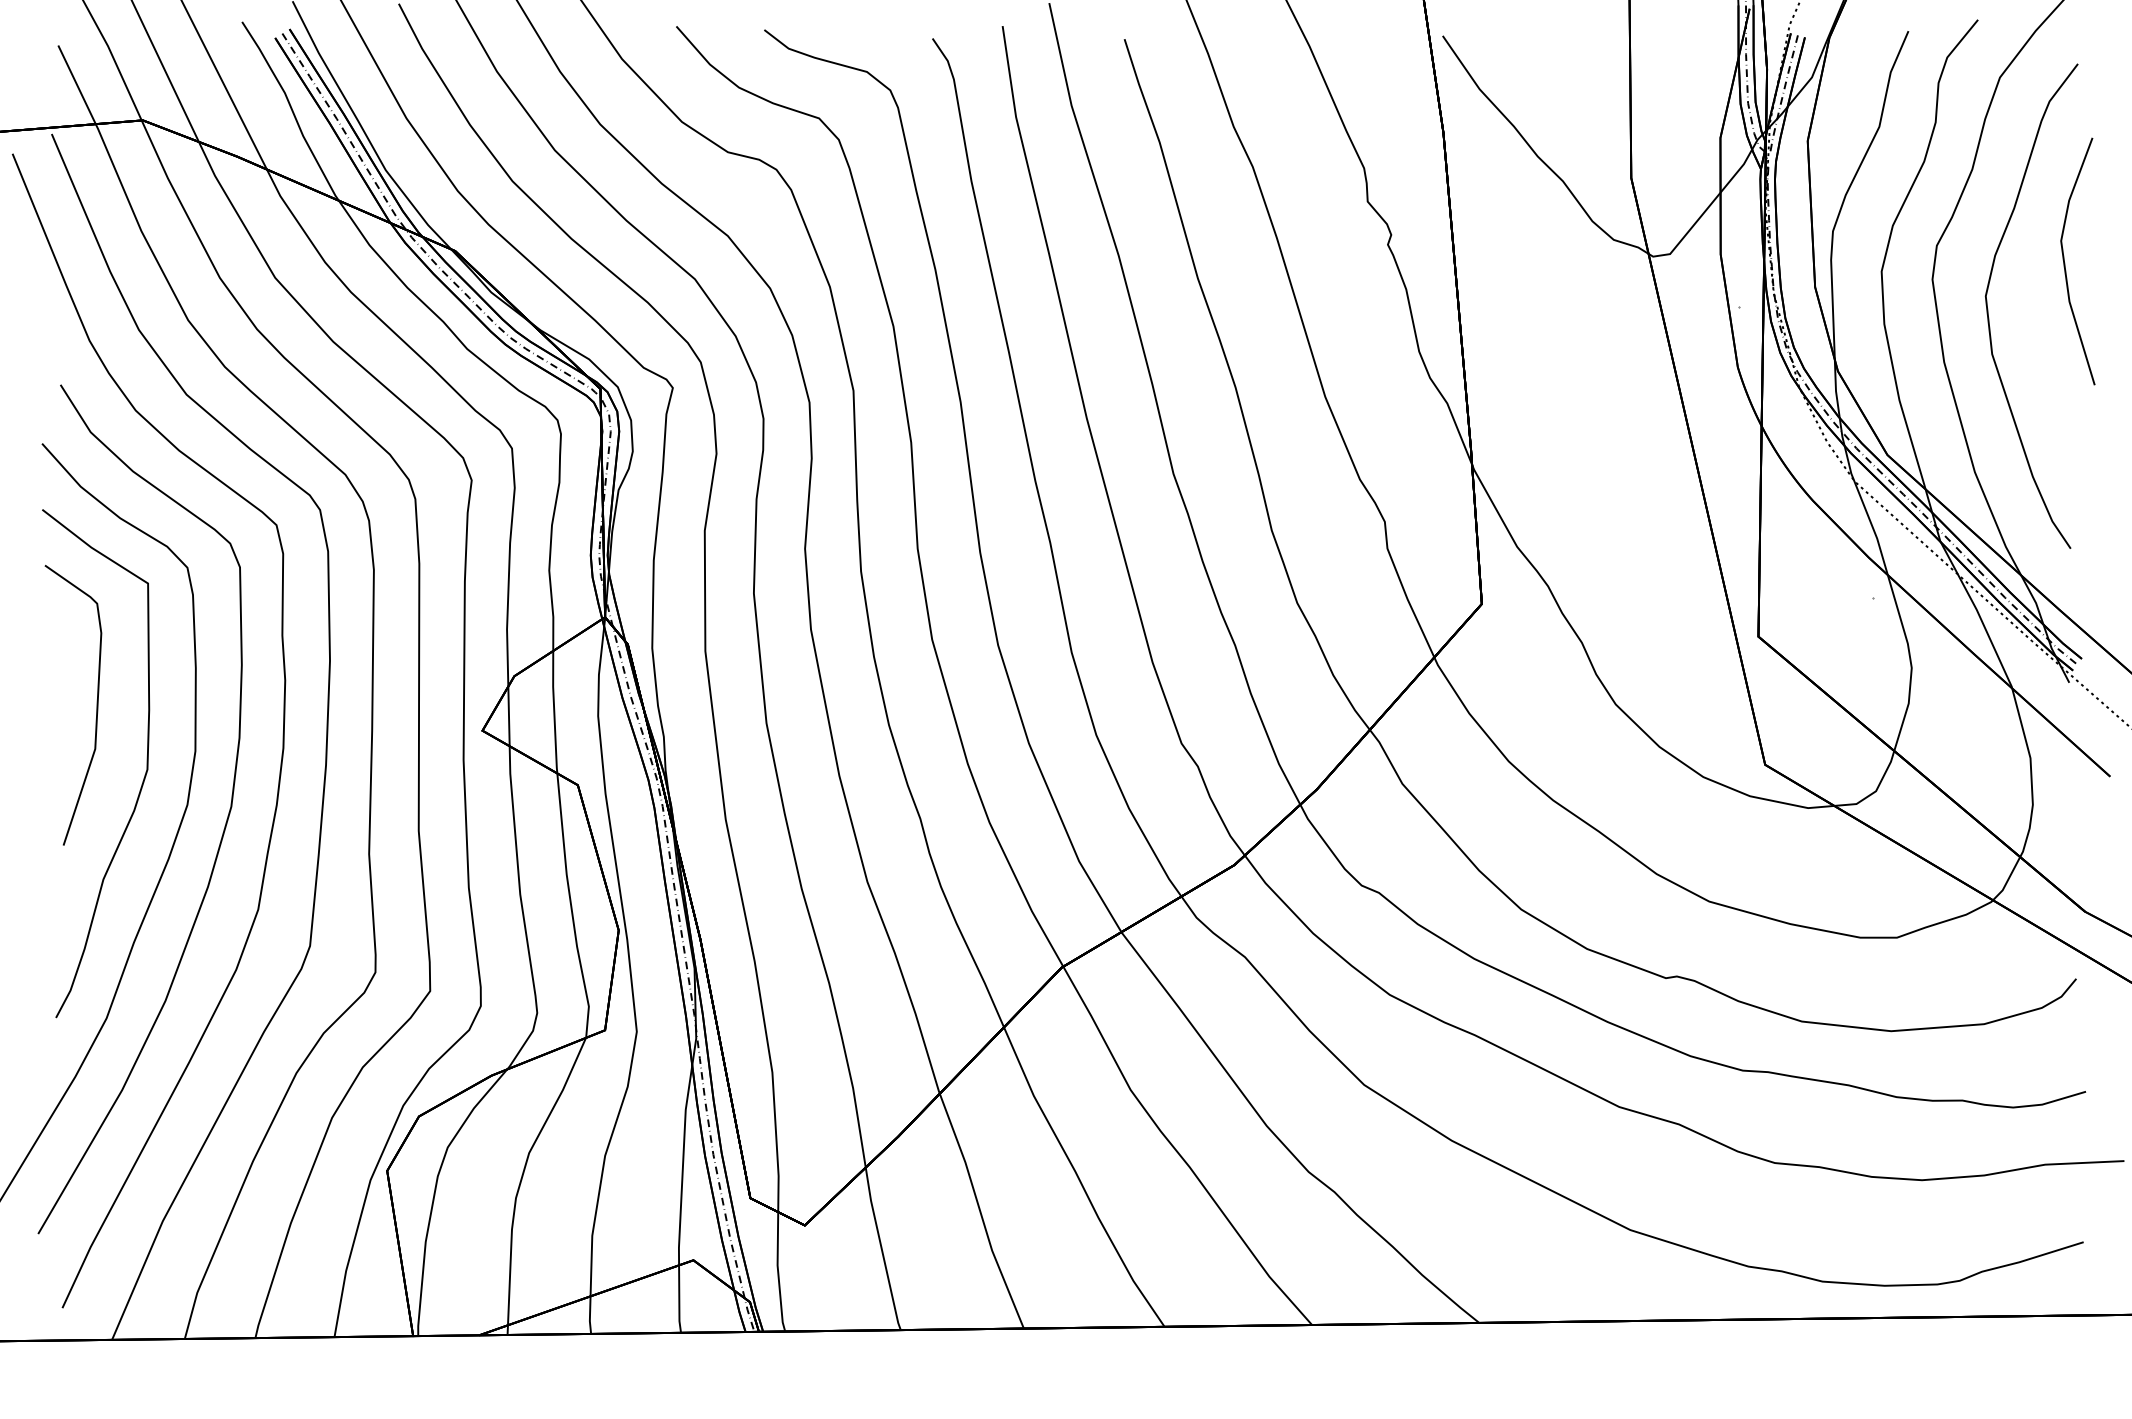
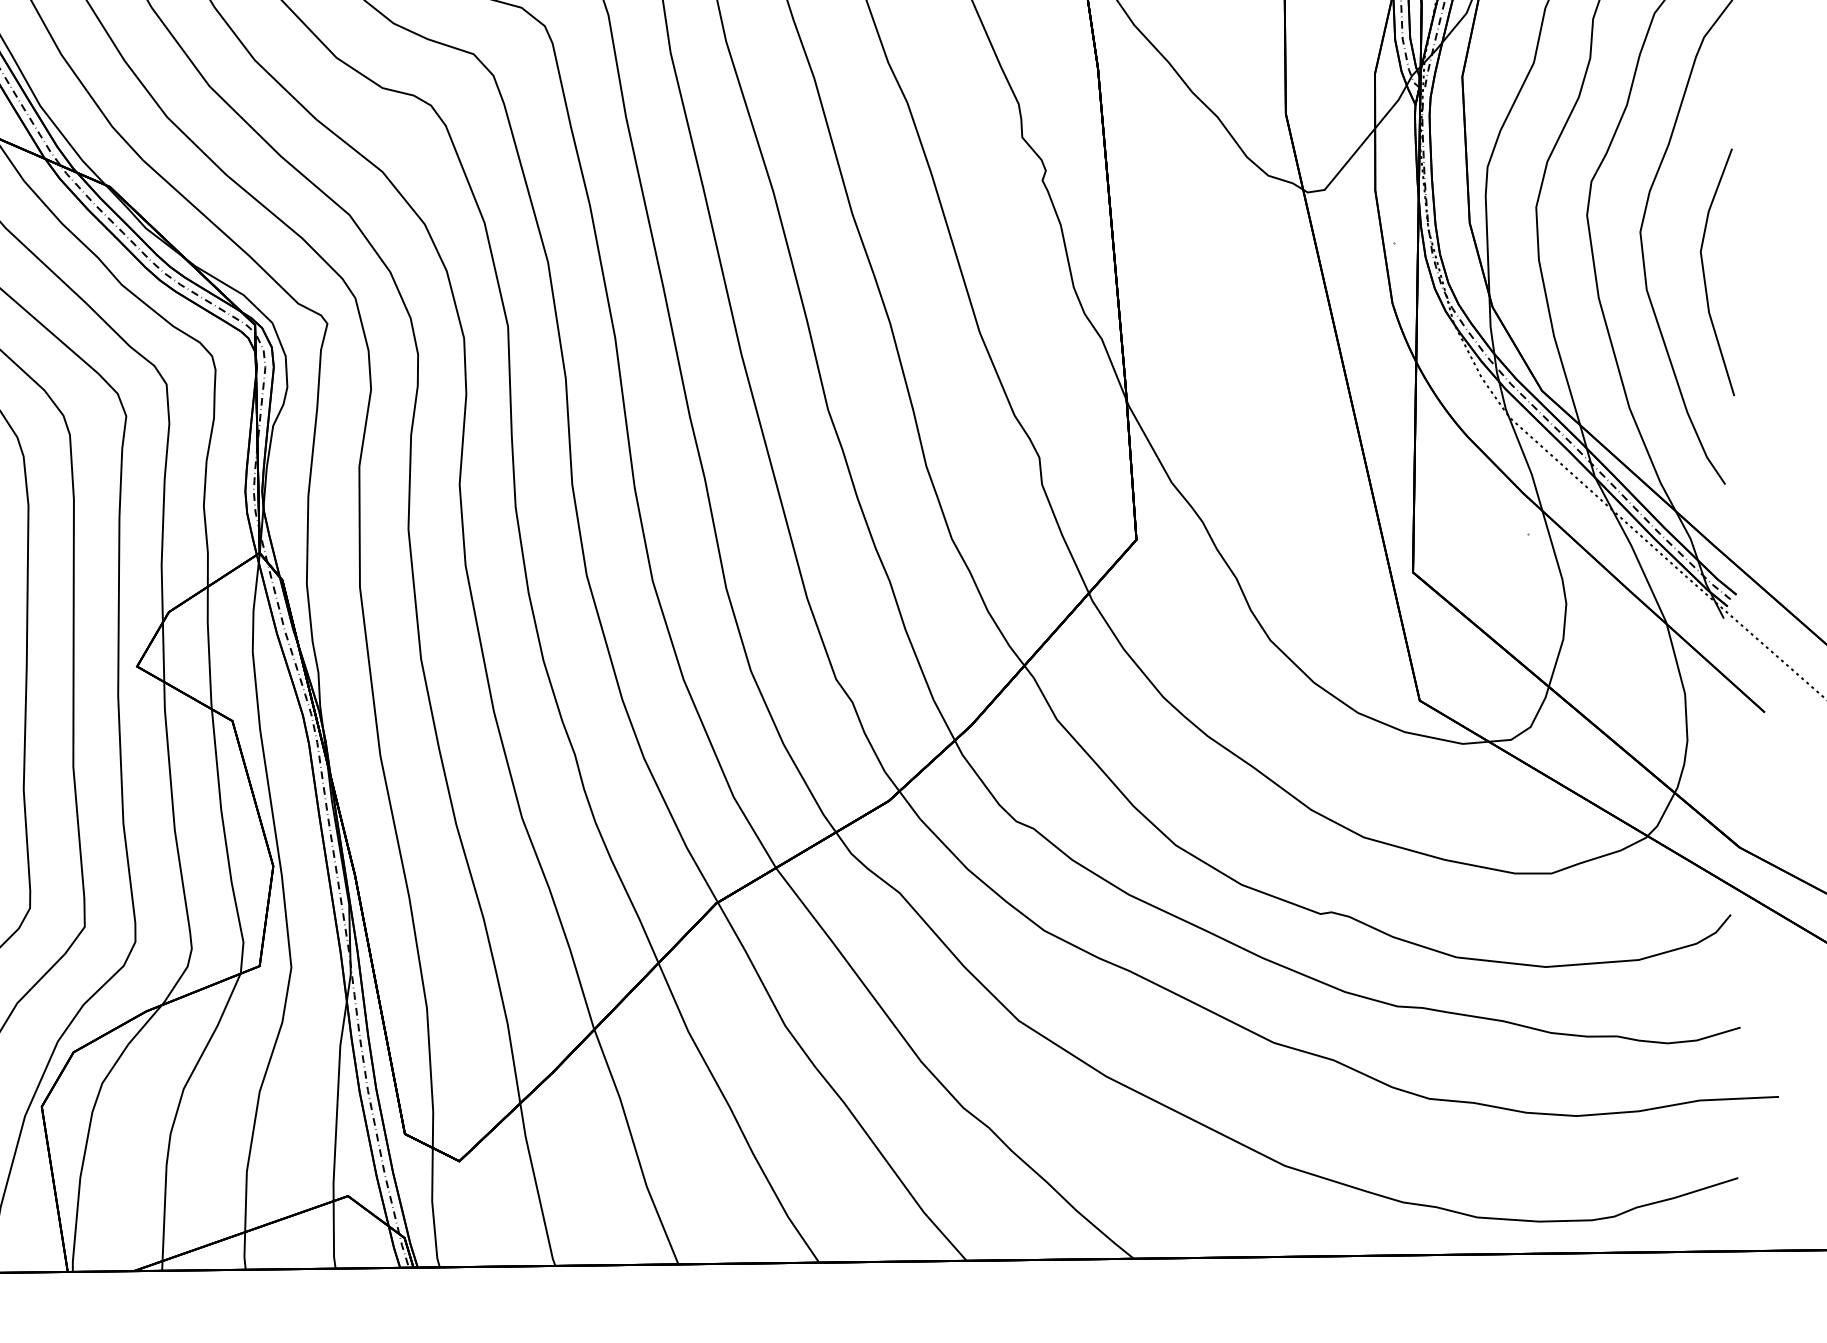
line: (2065, 263) -> (1705, 274), moved

